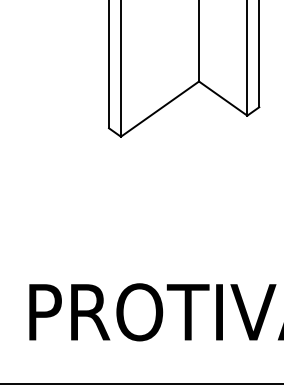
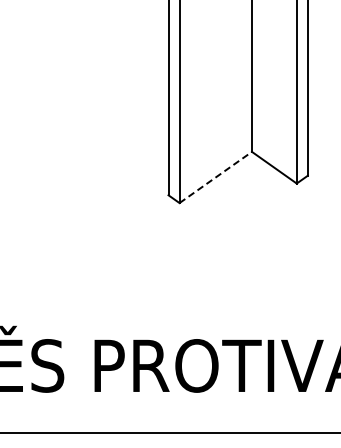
line: (160, 109) -> (216, 177), solid -> dashed

